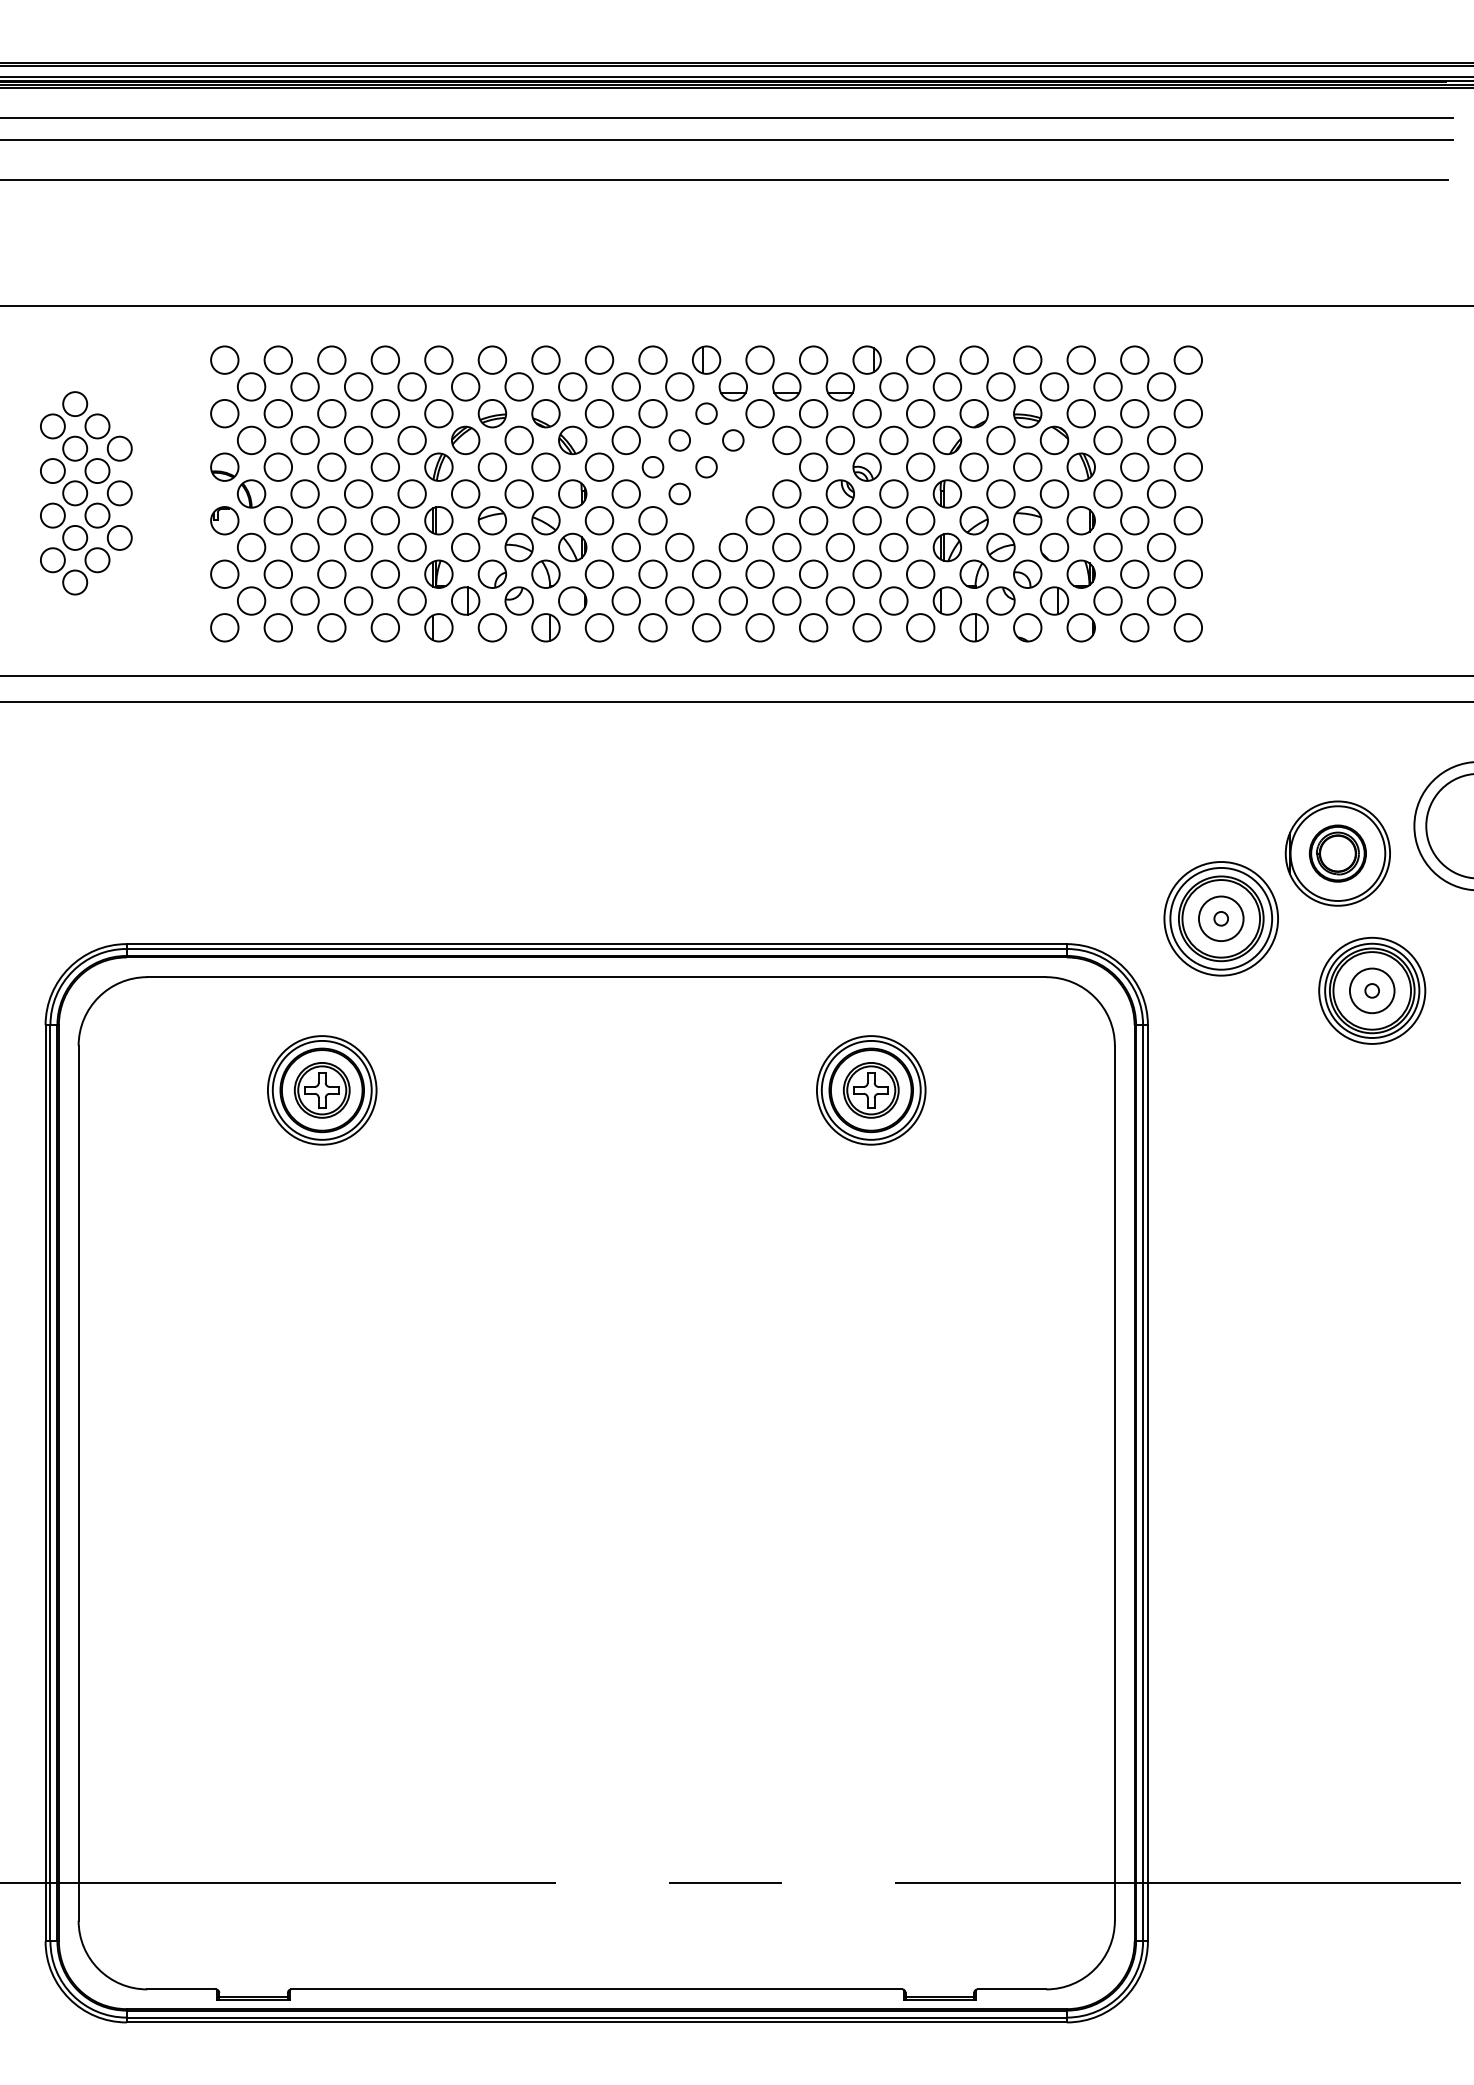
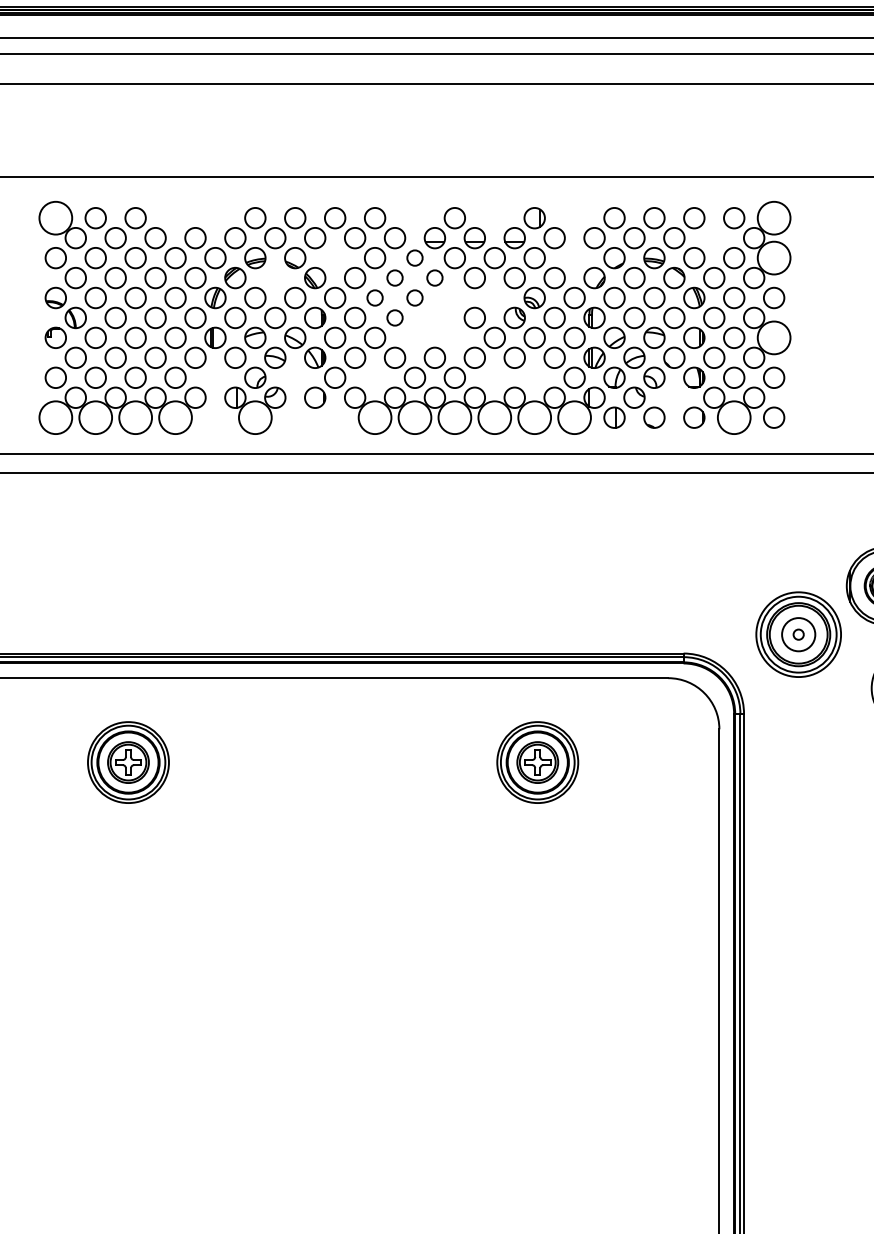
circle: (224, 359) -> (55, 217), size x1.6
circle: (384, 359) -> (174, 217), removed
circle: (438, 359) -> (215, 217), removed
part: (706, 359) -> (414, 217), removed
circle: (813, 359) -> (494, 217), removed
circle: (920, 359) -> (574, 217), removed
circle: (1188, 359) -> (774, 217), size x1.6
circle: (1107, 386) -> (713, 237), removed
circle: (599, 413) -> (335, 257), removed
circle: (920, 413) -> (574, 257), removed
circle: (1188, 413) -> (774, 257), size x1.6
circle: (518, 440) -> (274, 278), removed
circle: (813, 466) -> (494, 297), removed
circle: (759, 520) -> (454, 337), removed
circle: (1188, 520) -> (774, 337), size x1.6
part: (438, 573) -> (215, 377), removed
part: (545, 573) -> (294, 377), removed
circle: (652, 573) -> (374, 377), removed
circle: (813, 573) -> (494, 377), removed
circle: (866, 573) -> (534, 377), removed
part: (1054, 600) -> (674, 397), removed
circle: (224, 627) -> (55, 417), size x1.6
circle: (278, 627) -> (95, 417), size x1.6
circle: (331, 627) -> (135, 417), size x1.6
circle: (385, 627) -> (175, 417), size x1.6
part: (438, 627) -> (215, 417), removed
circle: (492, 627) -> (255, 417), size x1.6
part: (545, 627) -> (294, 417), removed
circle: (599, 627) -> (335, 417), removed
circle: (652, 627) -> (374, 417), size x1.6
circle: (706, 627) -> (414, 417), size x1.6
circle: (759, 627) -> (454, 417), size x1.6
circle: (813, 627) -> (494, 417), size x1.6
circle: (866, 627) -> (534, 417), size x1.6
circle: (920, 627) -> (574, 417), size x1.6
circle: (1134, 627) -> (734, 417), size x1.6

